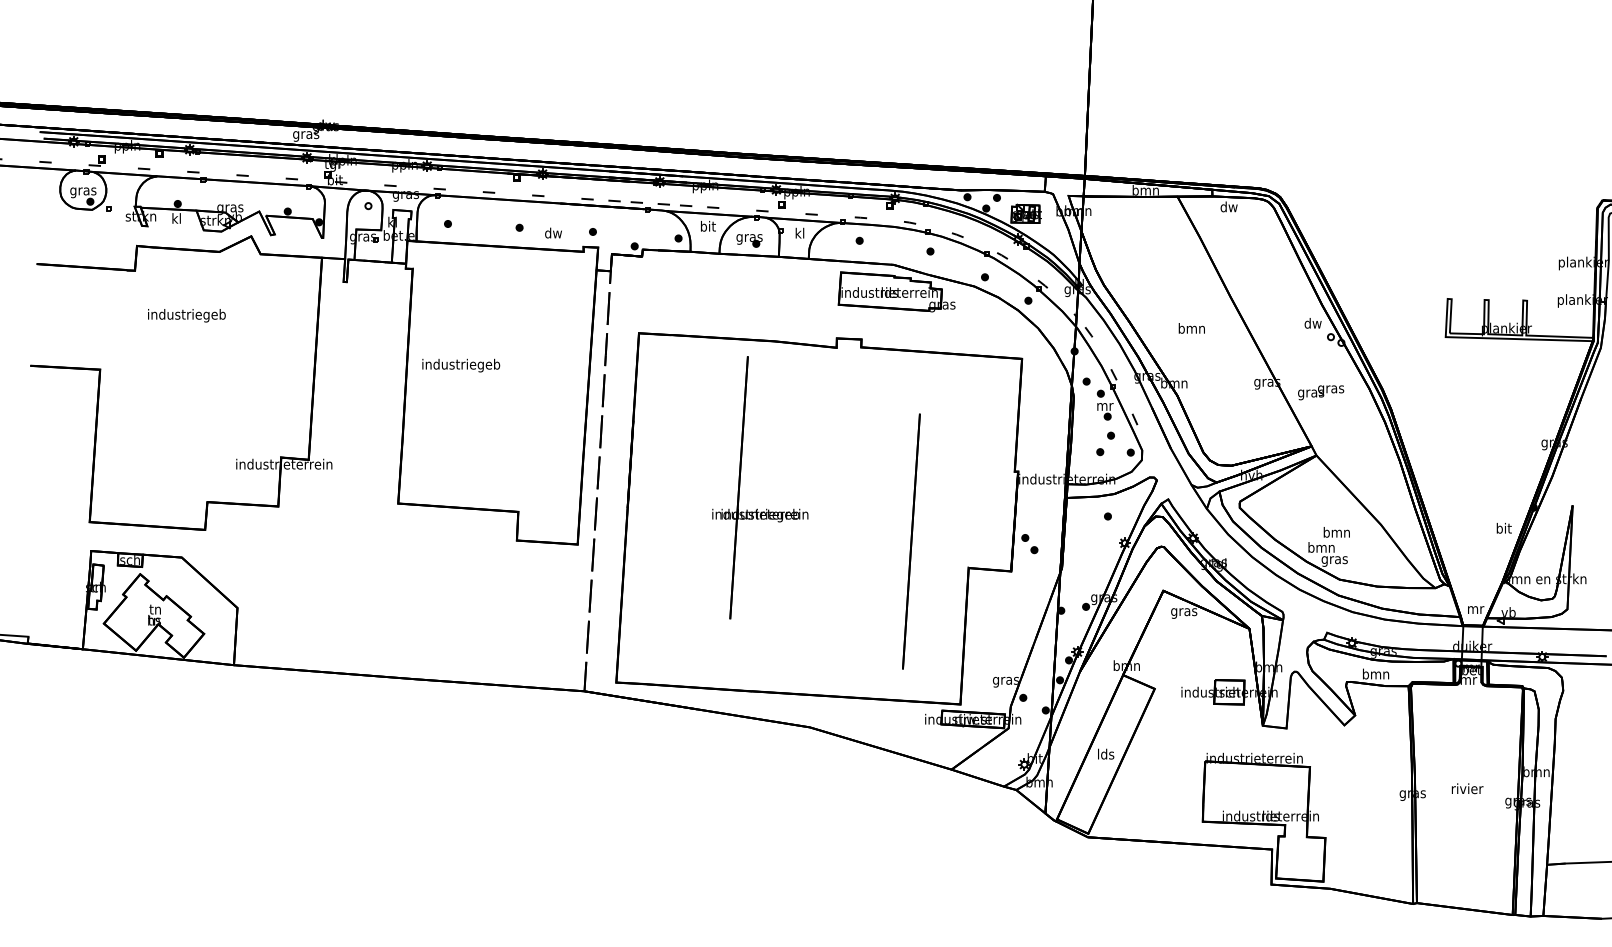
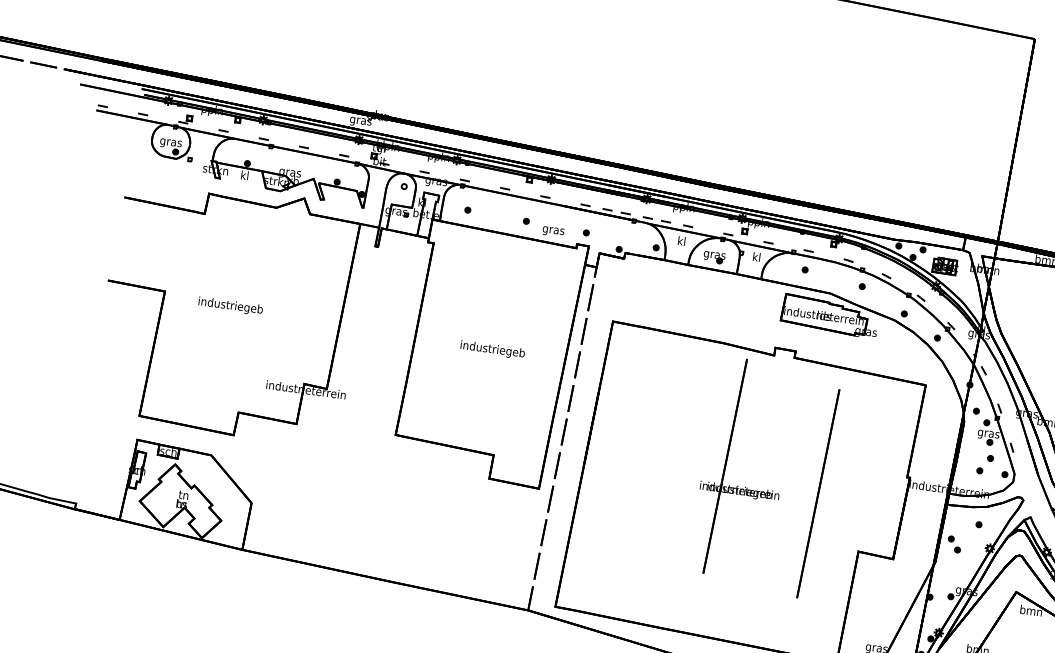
text: (708, 226) -> (682, 241), bit -> kl
text: (553, 234) -> (553, 230), dw -> gras
text: (186, 315) -> (230, 306), moved
text: (461, 365) -> (492, 349), moved
text: (1104, 408) -> (988, 435), mr -> gras
part: (740, 487) -> (726, 466), moved
line: (911, 541) -> (818, 493), moved
part: (1029, 544) -> (954, 544), moved
text: (1184, 611) -> (1031, 611), gras -> bmn

